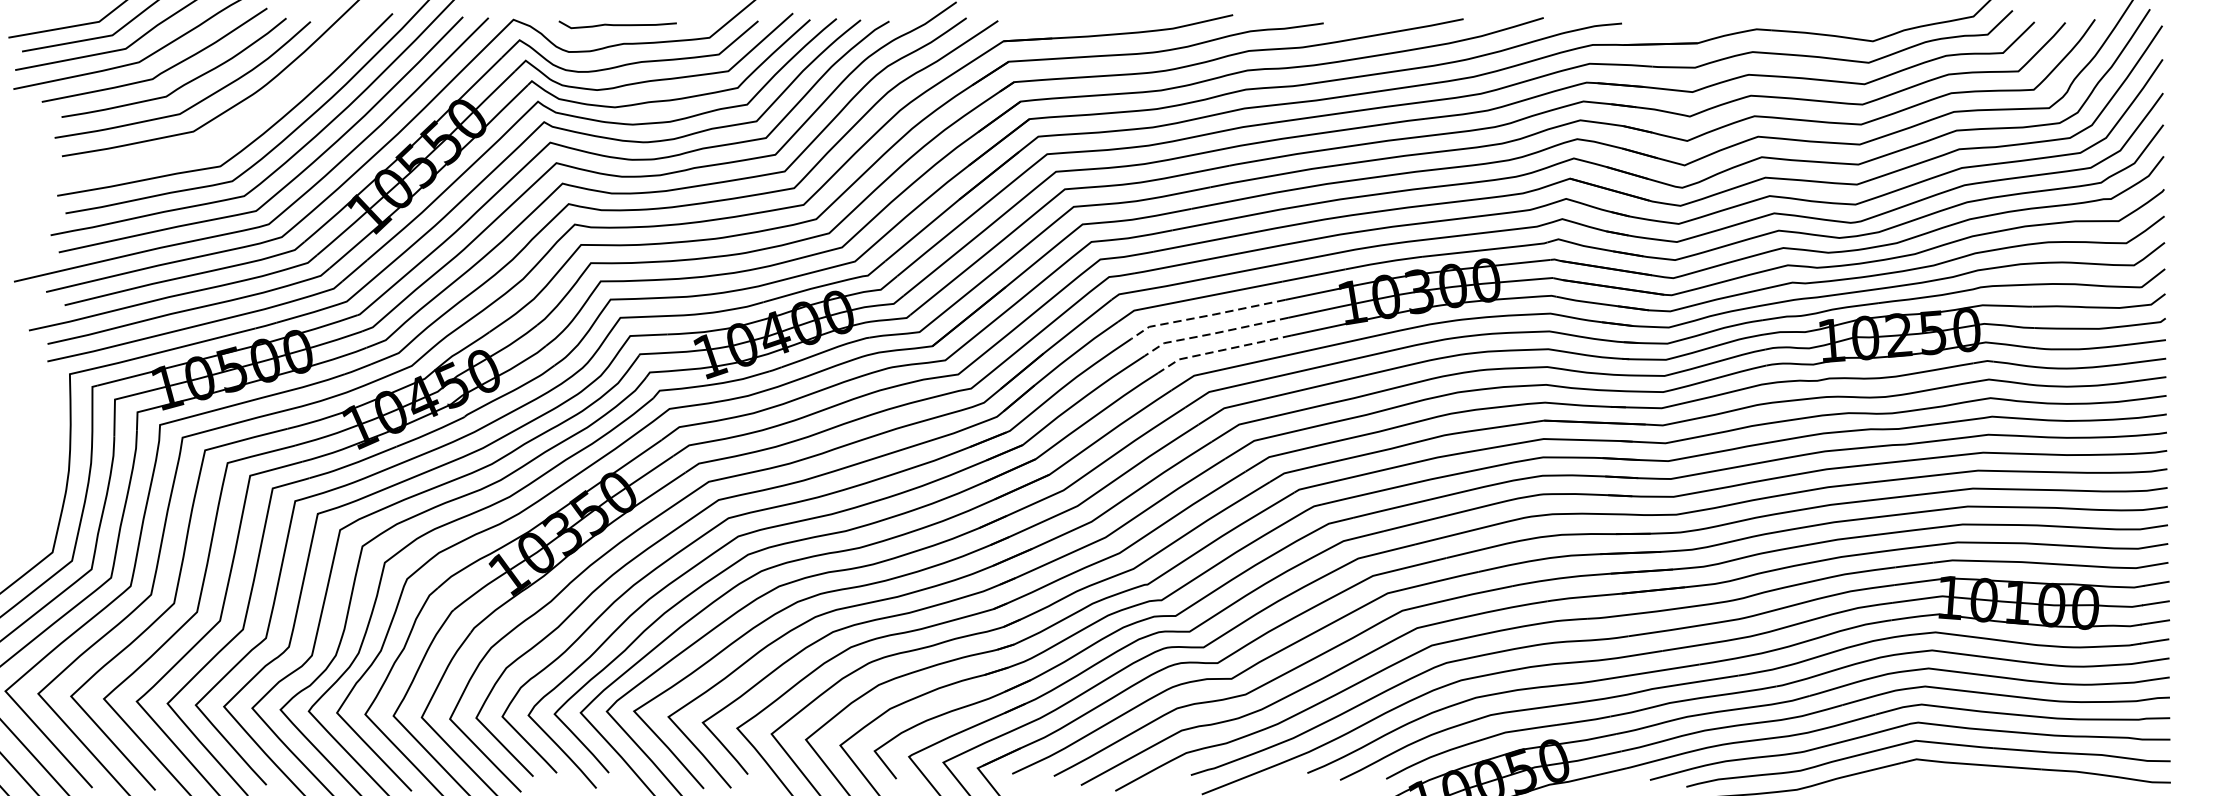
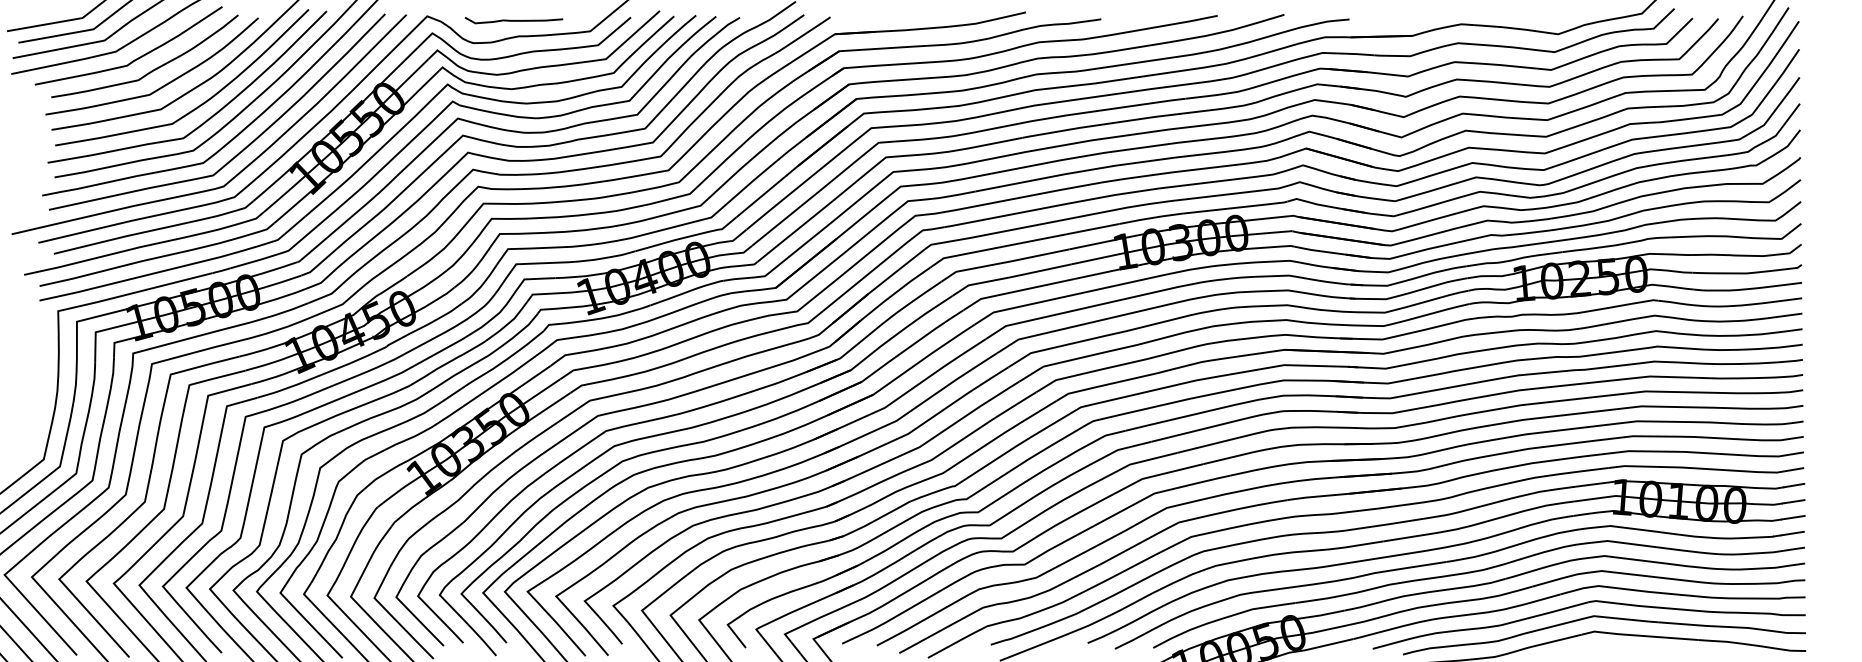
curve: (242, 124) -> (201, 103), added
line: (1207, 315) -> (1004, 262), dashed -> solid
line: (1214, 333) -> (1010, 277), dashed -> solid
line: (1221, 350) -> (1016, 291), dashed -> solid

